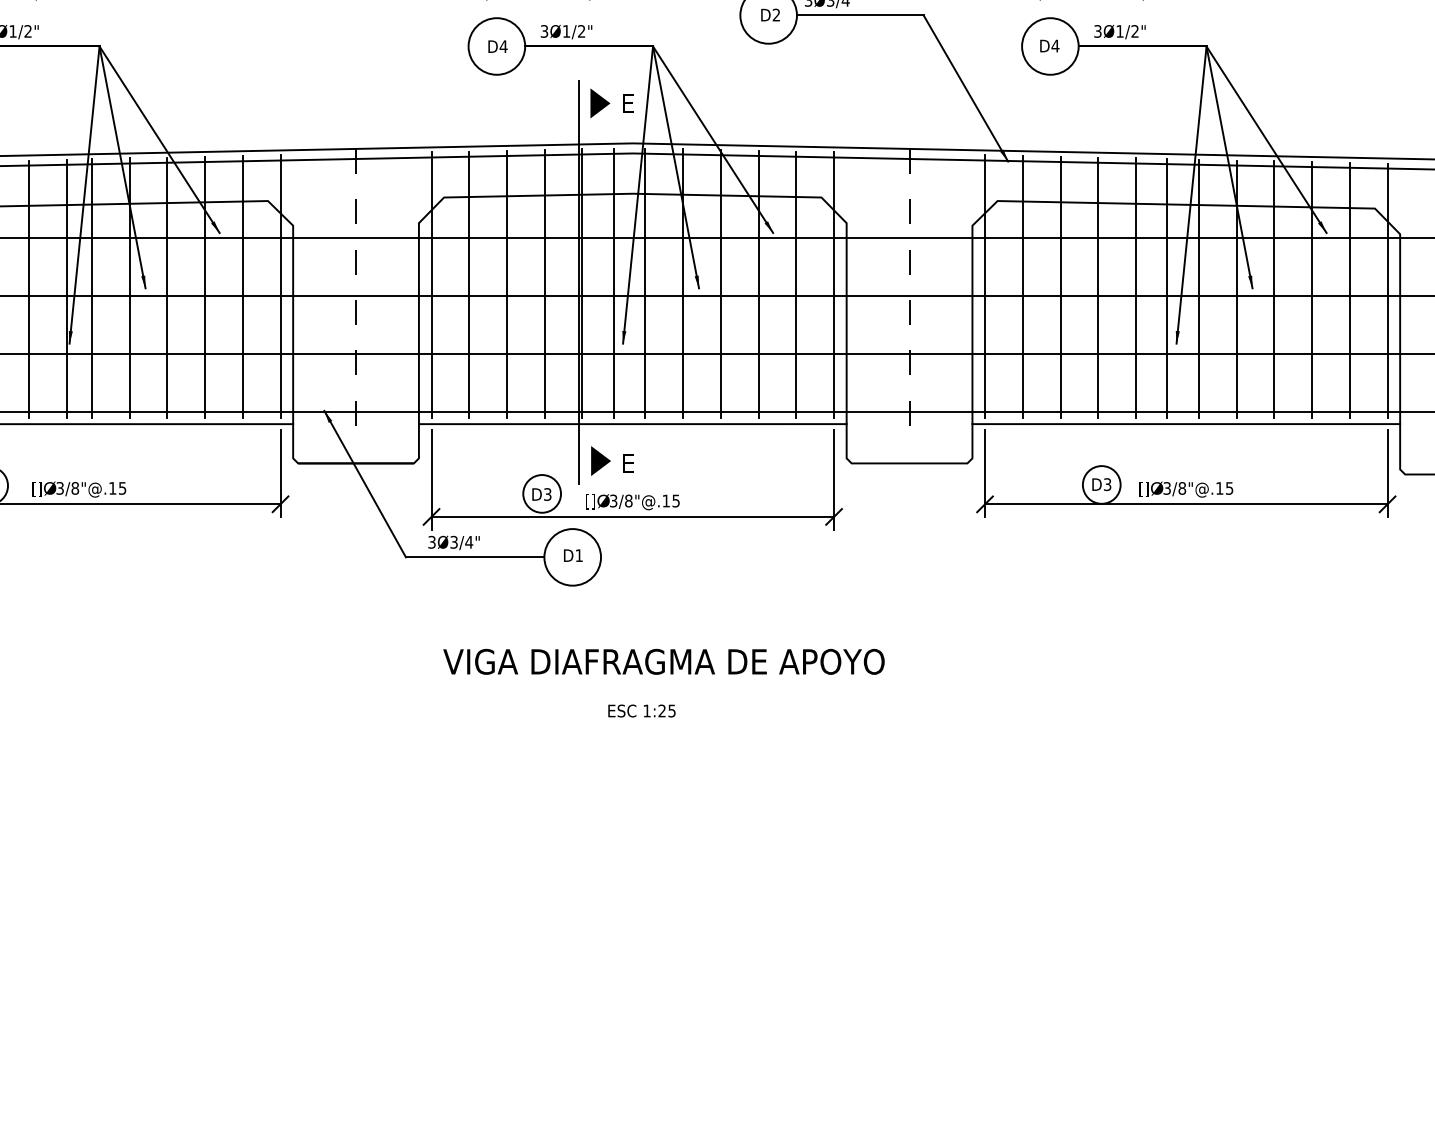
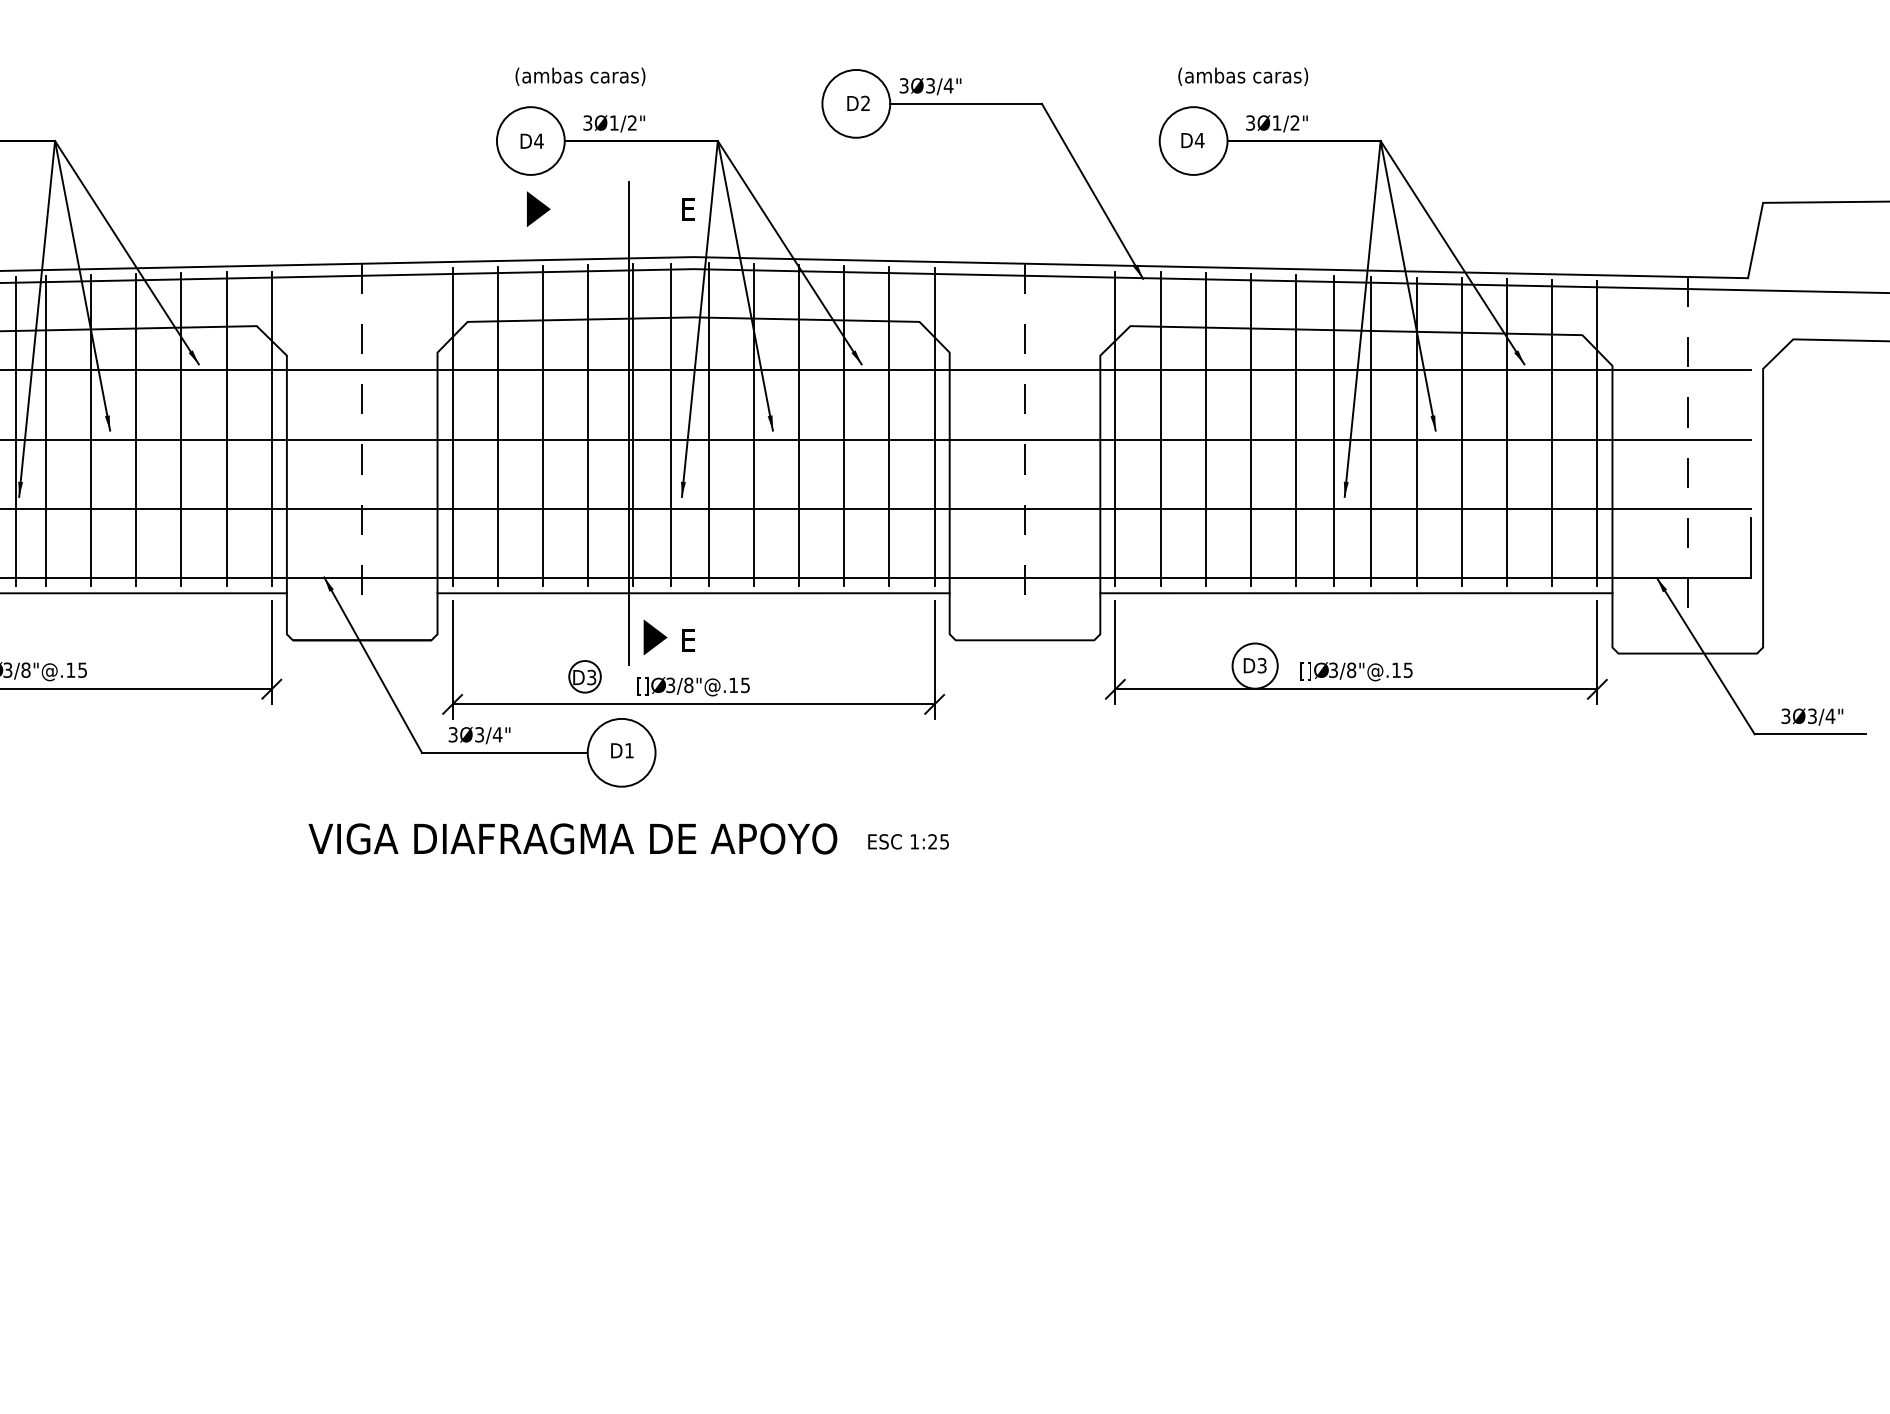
line: (600, 102) -> (538, 208), moved
circle: (541, 493) -> (584, 676), size x0.7
text: (663, 661) -> (572, 838), moved
text: (641, 710) -> (908, 841), moved

